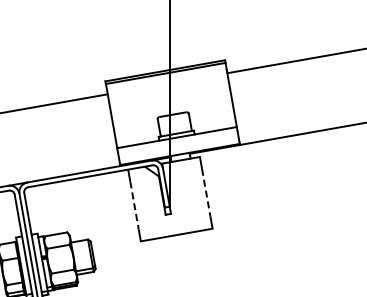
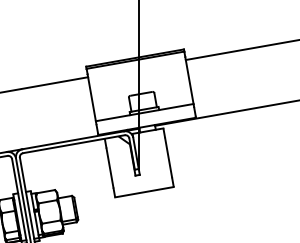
line: (206, 193) -> (168, 158), dashed -> solid
line: (134, 206) -> (109, 168), dashed -> solid

